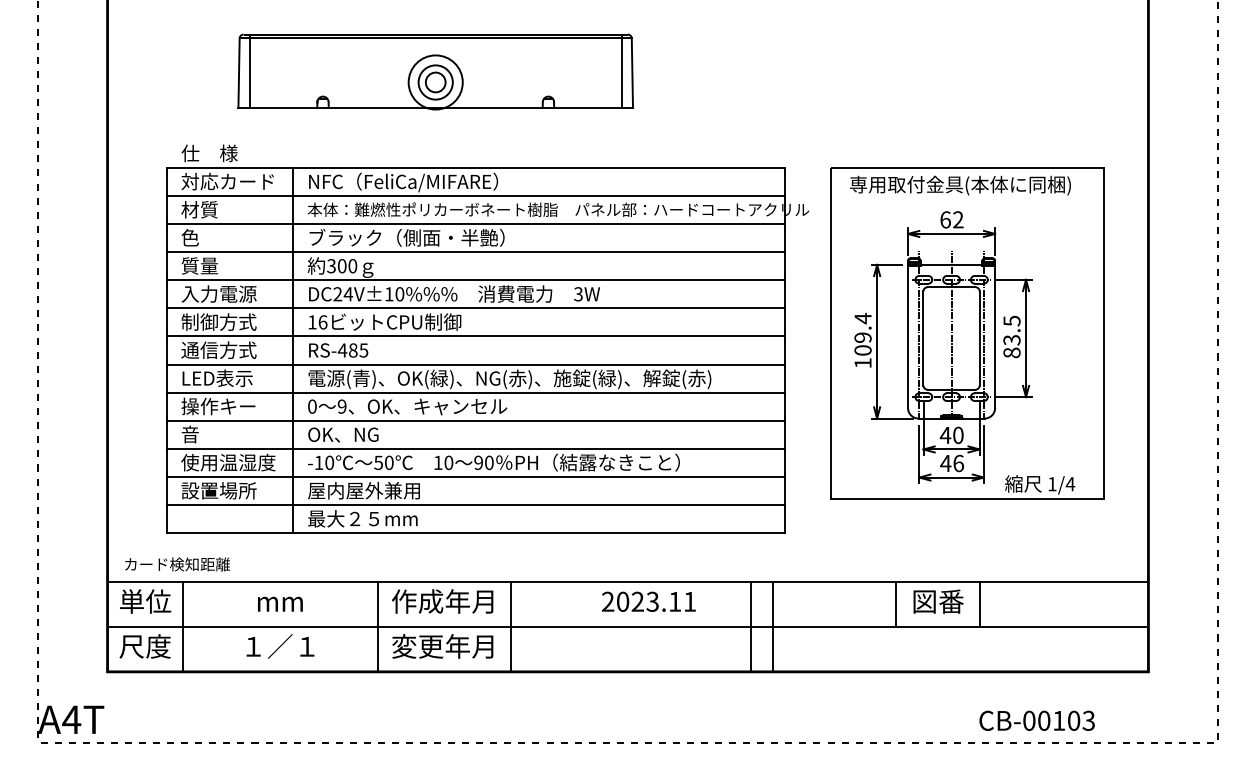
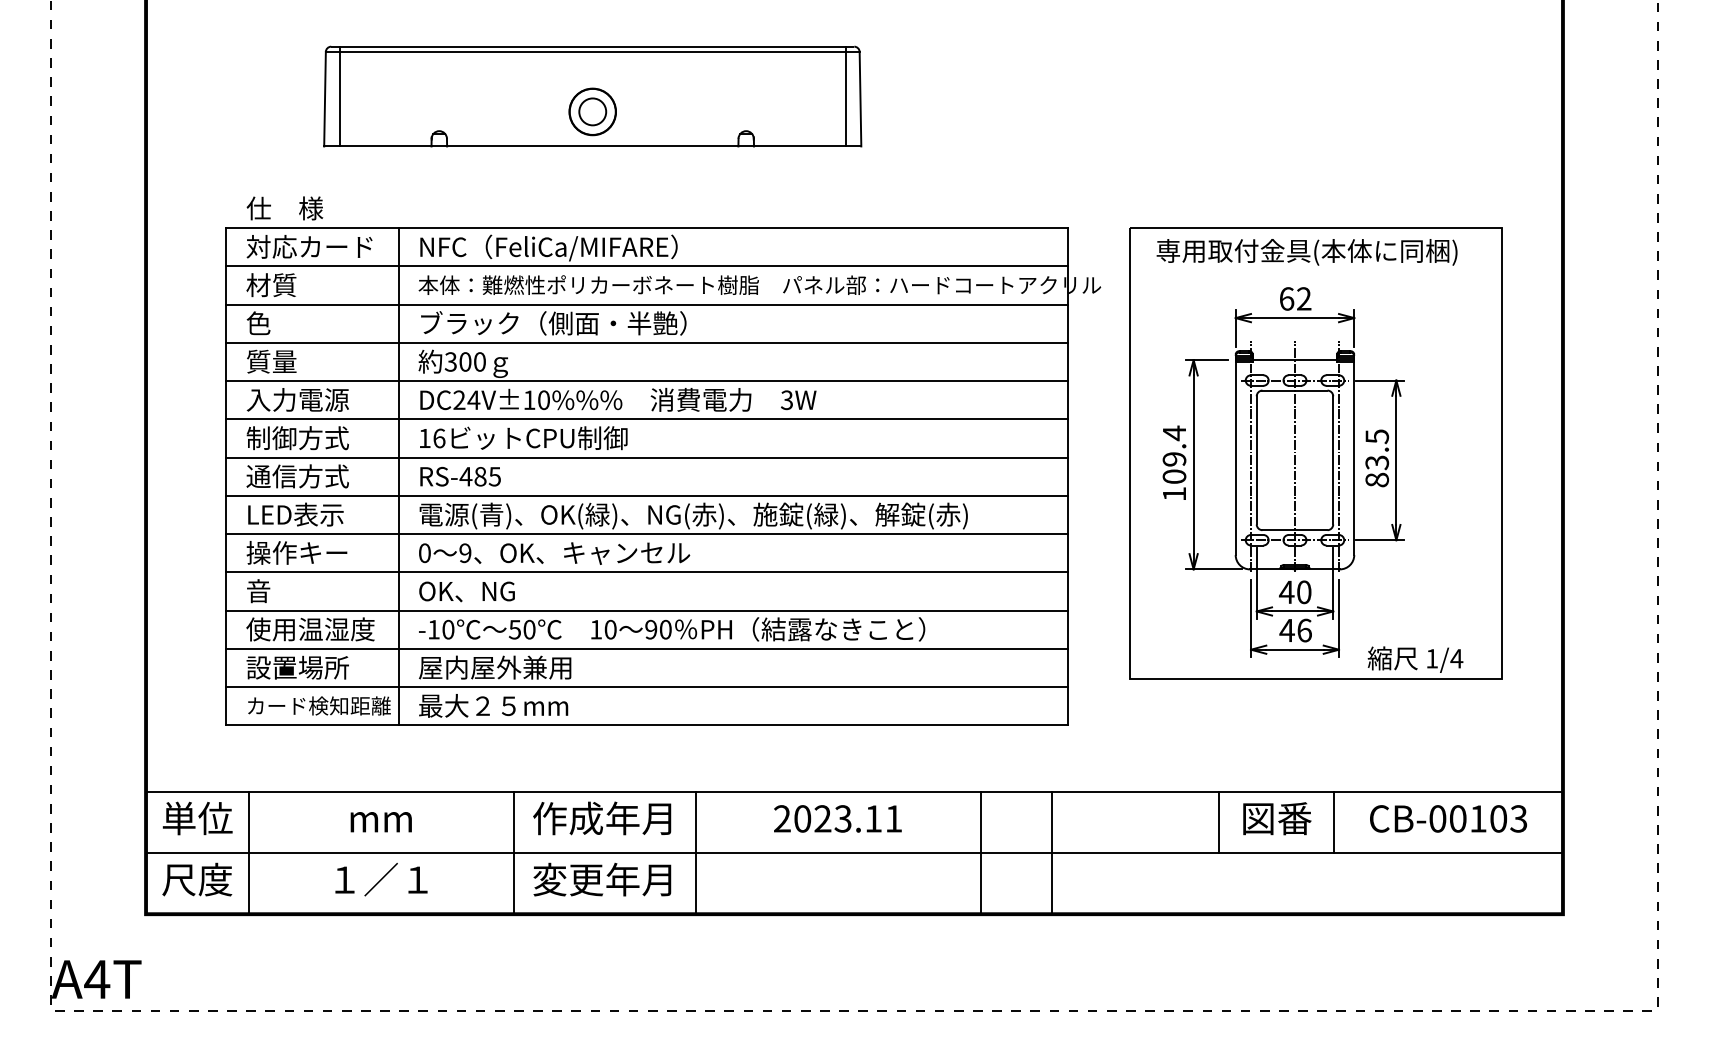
circle: (435, 82) -> (592, 111), size x0.62
text: (177, 564) -> (319, 705), moved
text: (648, 601) -> (837, 818), moved
line: (750, 626) -> (980, 852), moved
text: (1037, 720) -> (1448, 818), moved

